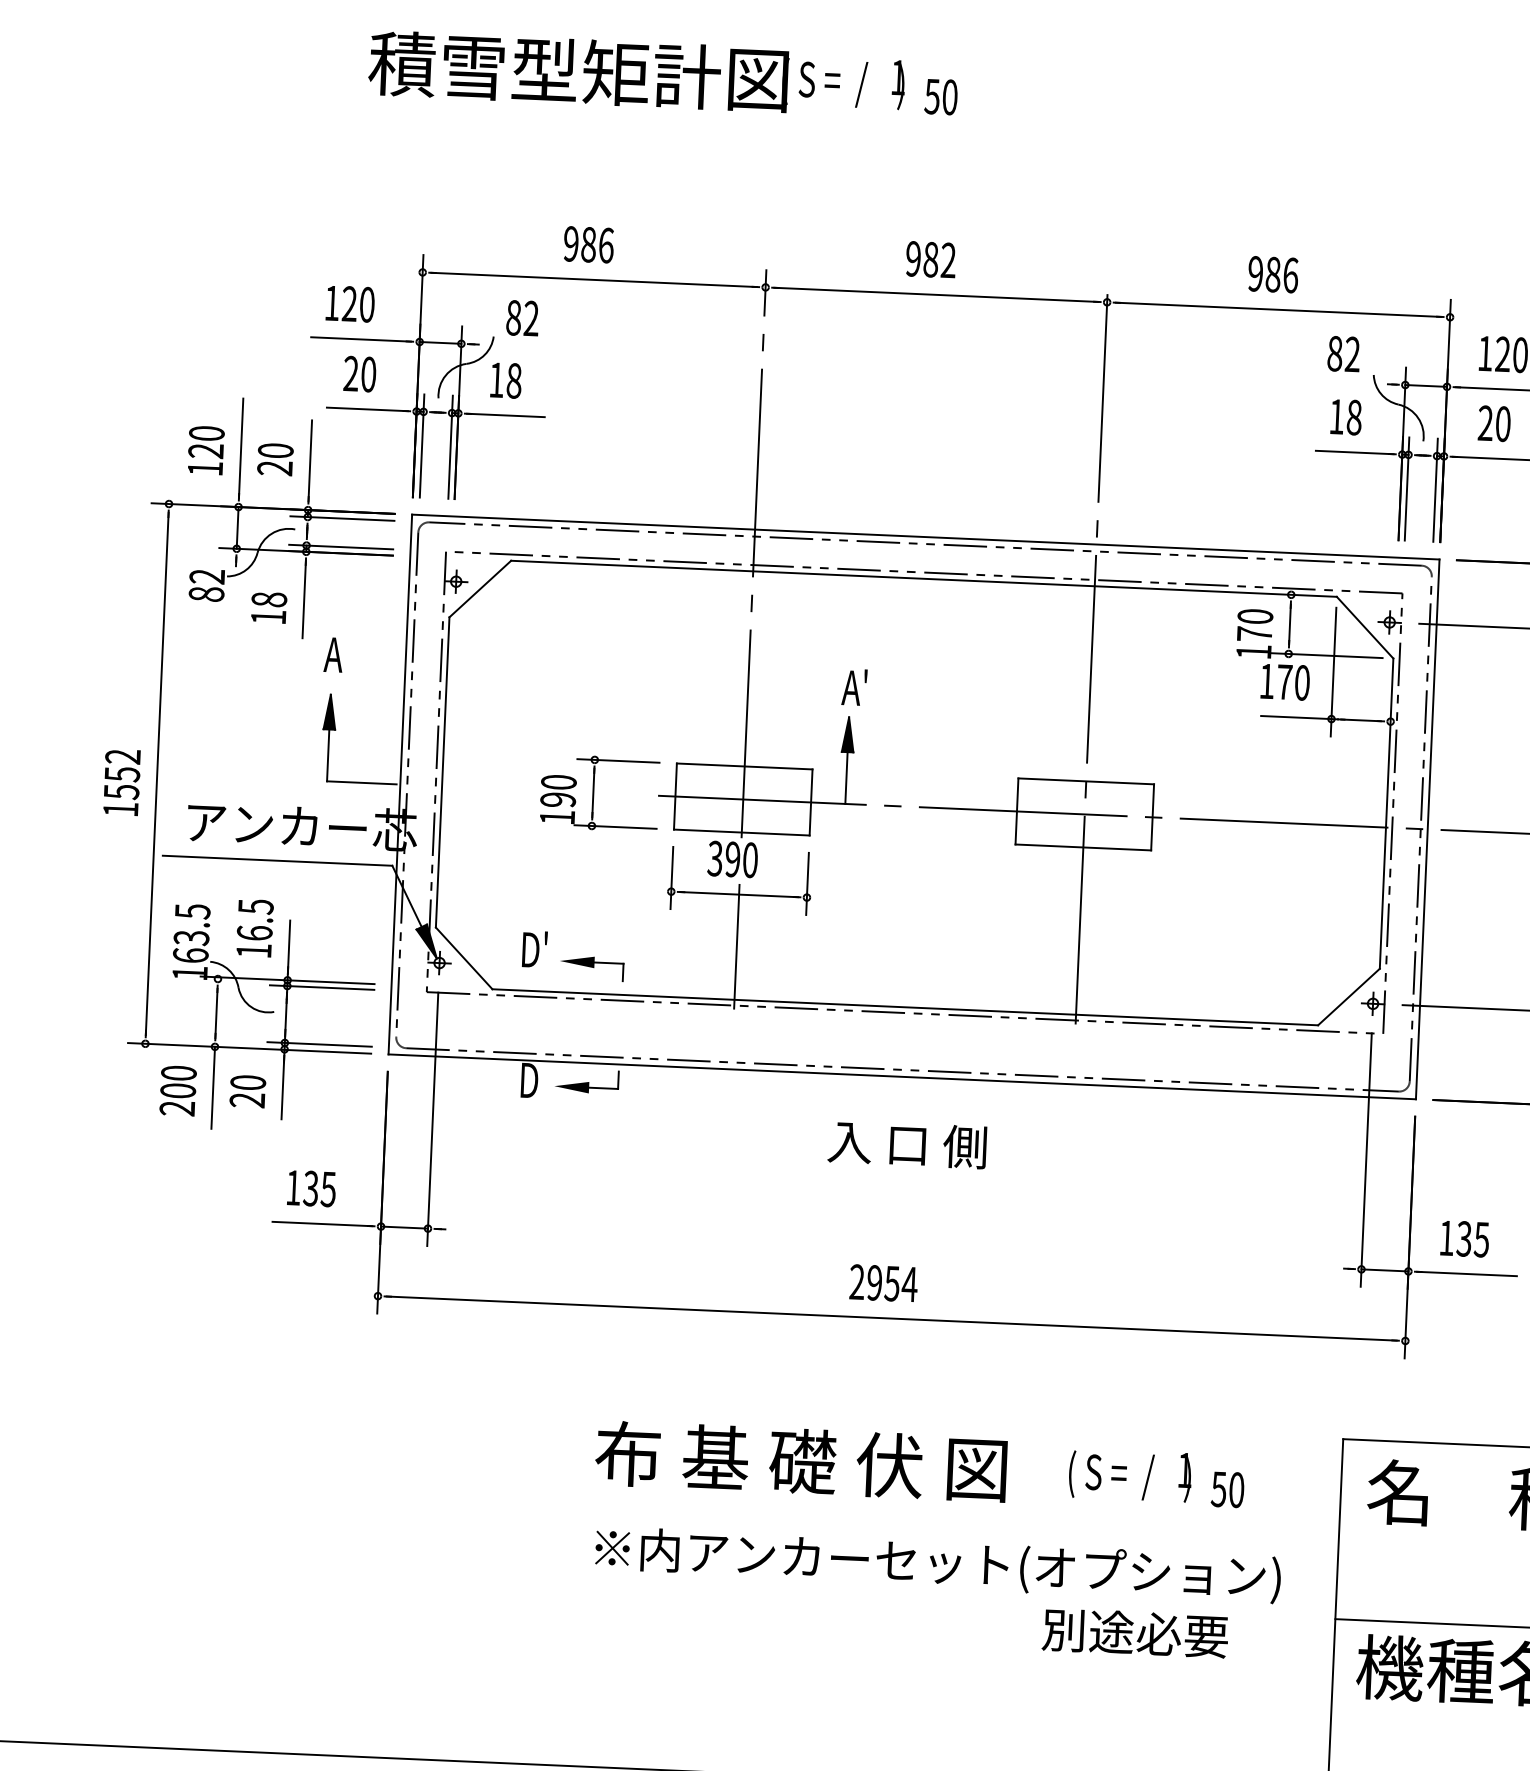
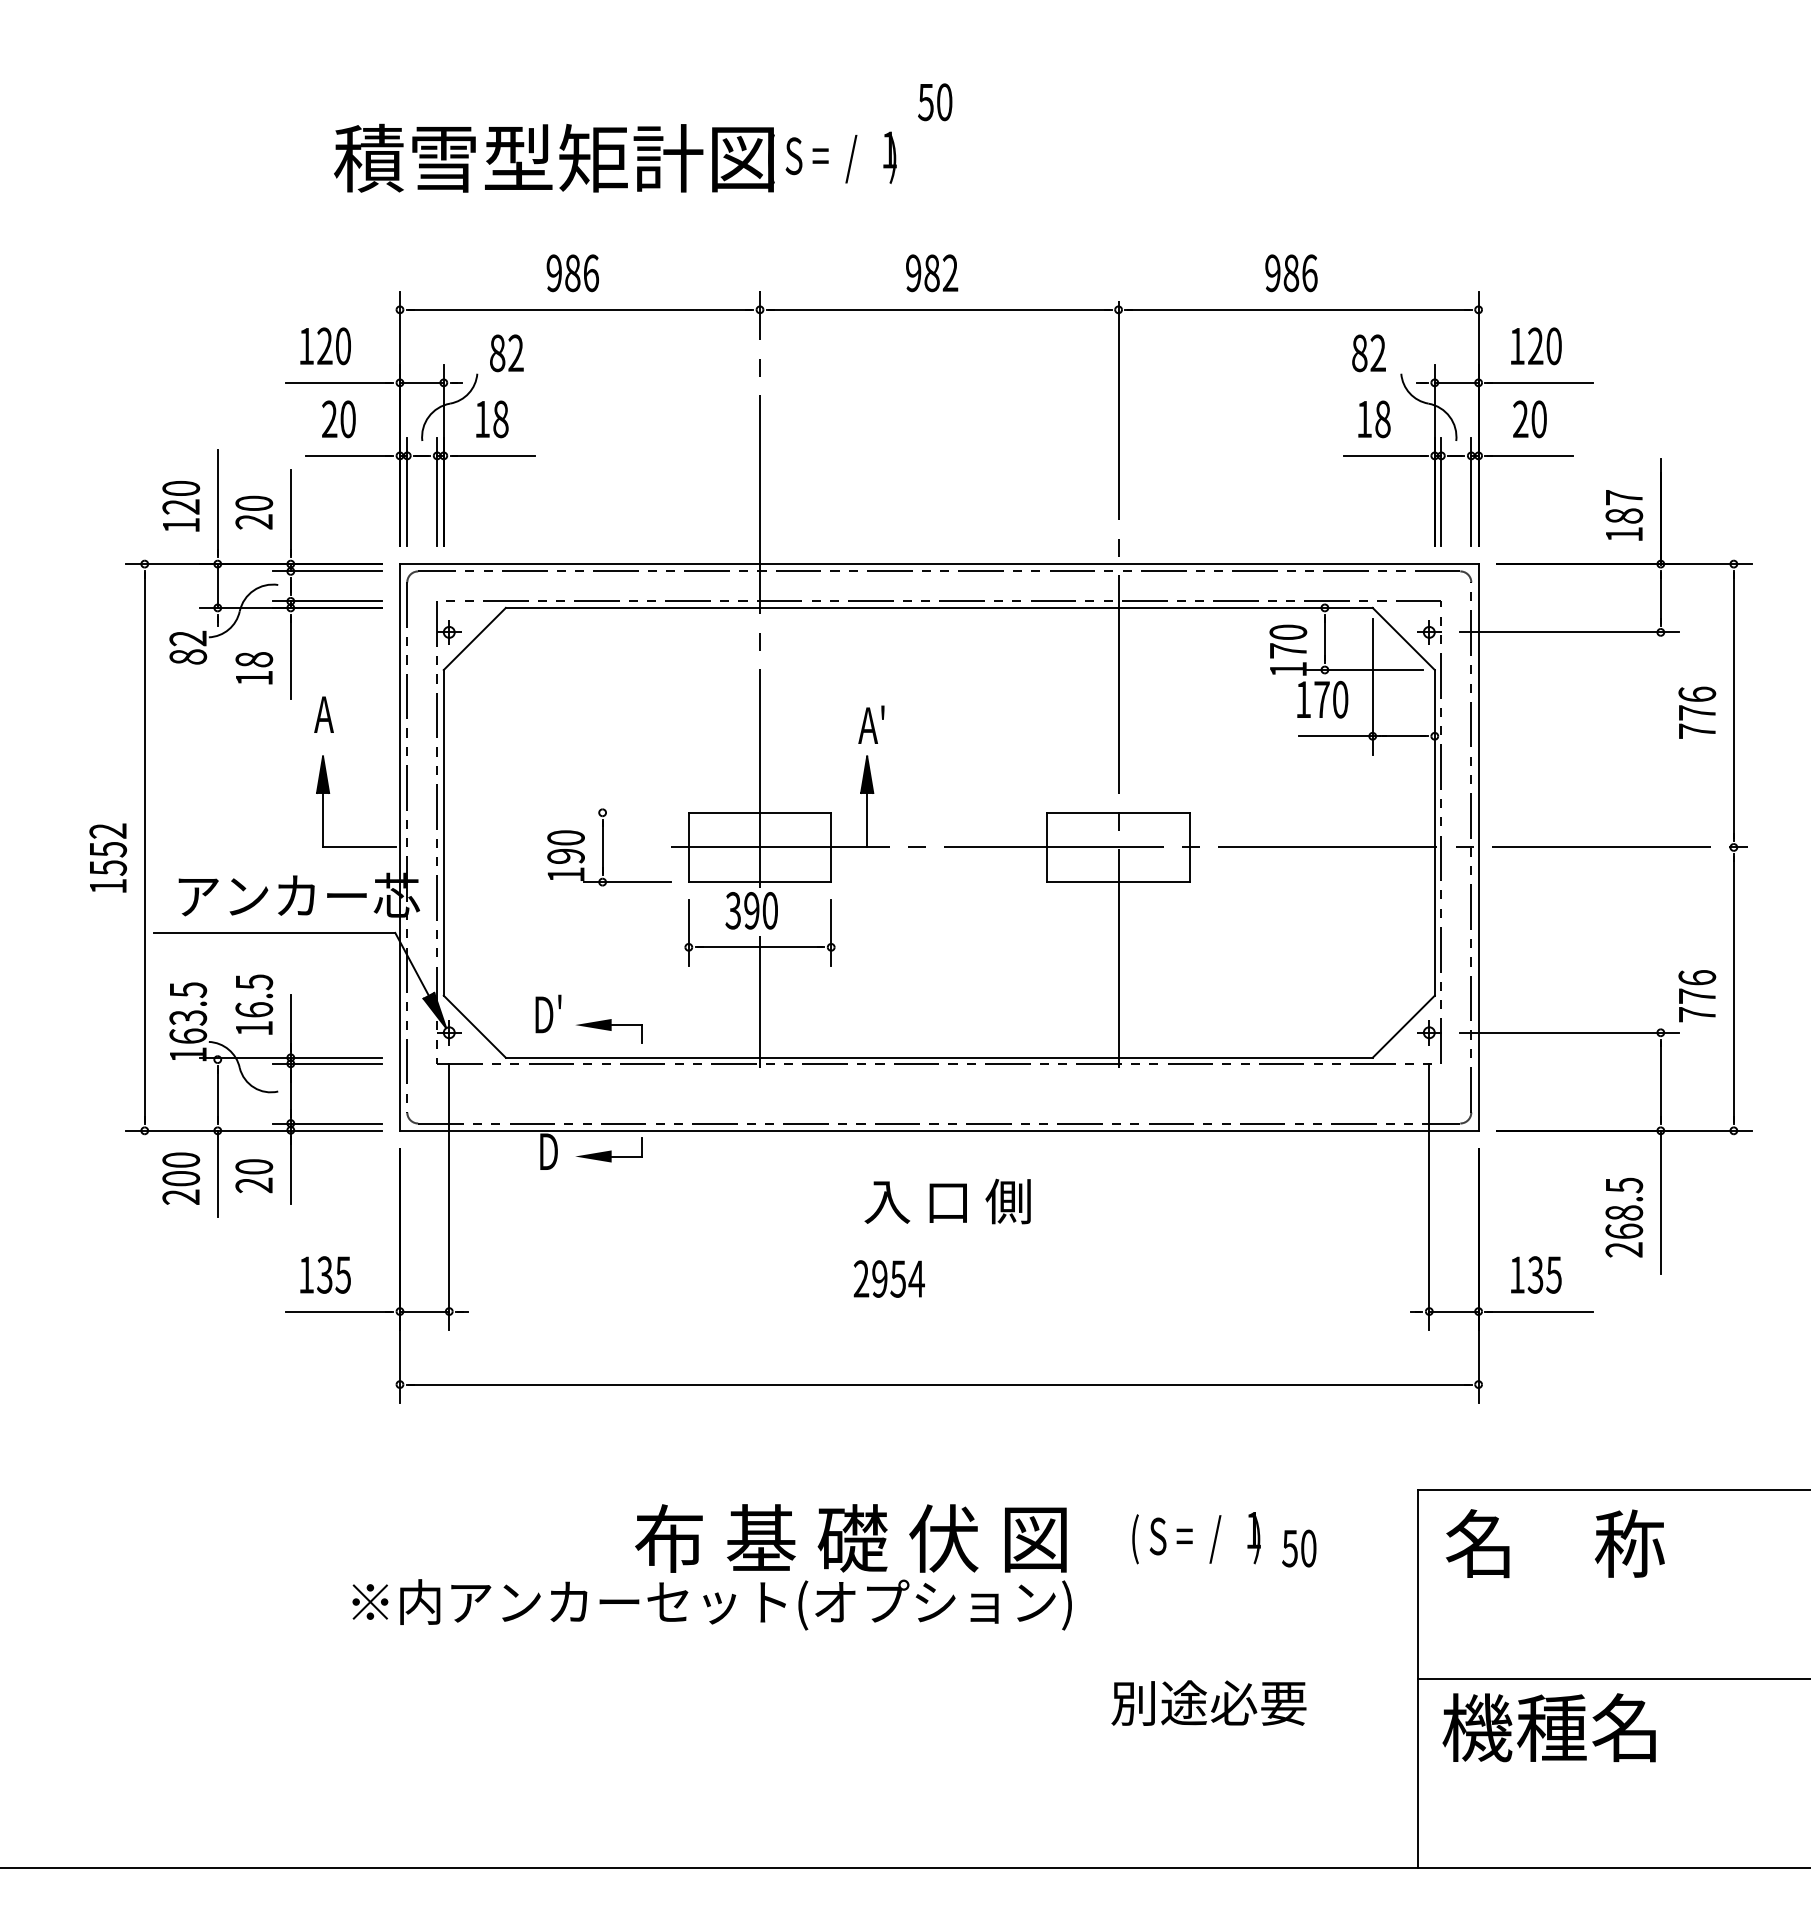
text: (637, 73) -> (615, 157), moved
line: (618, 760) -> (627, 812), removed
text: (882, 1282) -> (888, 1278), moved
text: (937, 1564) -> (711, 1604), moved

